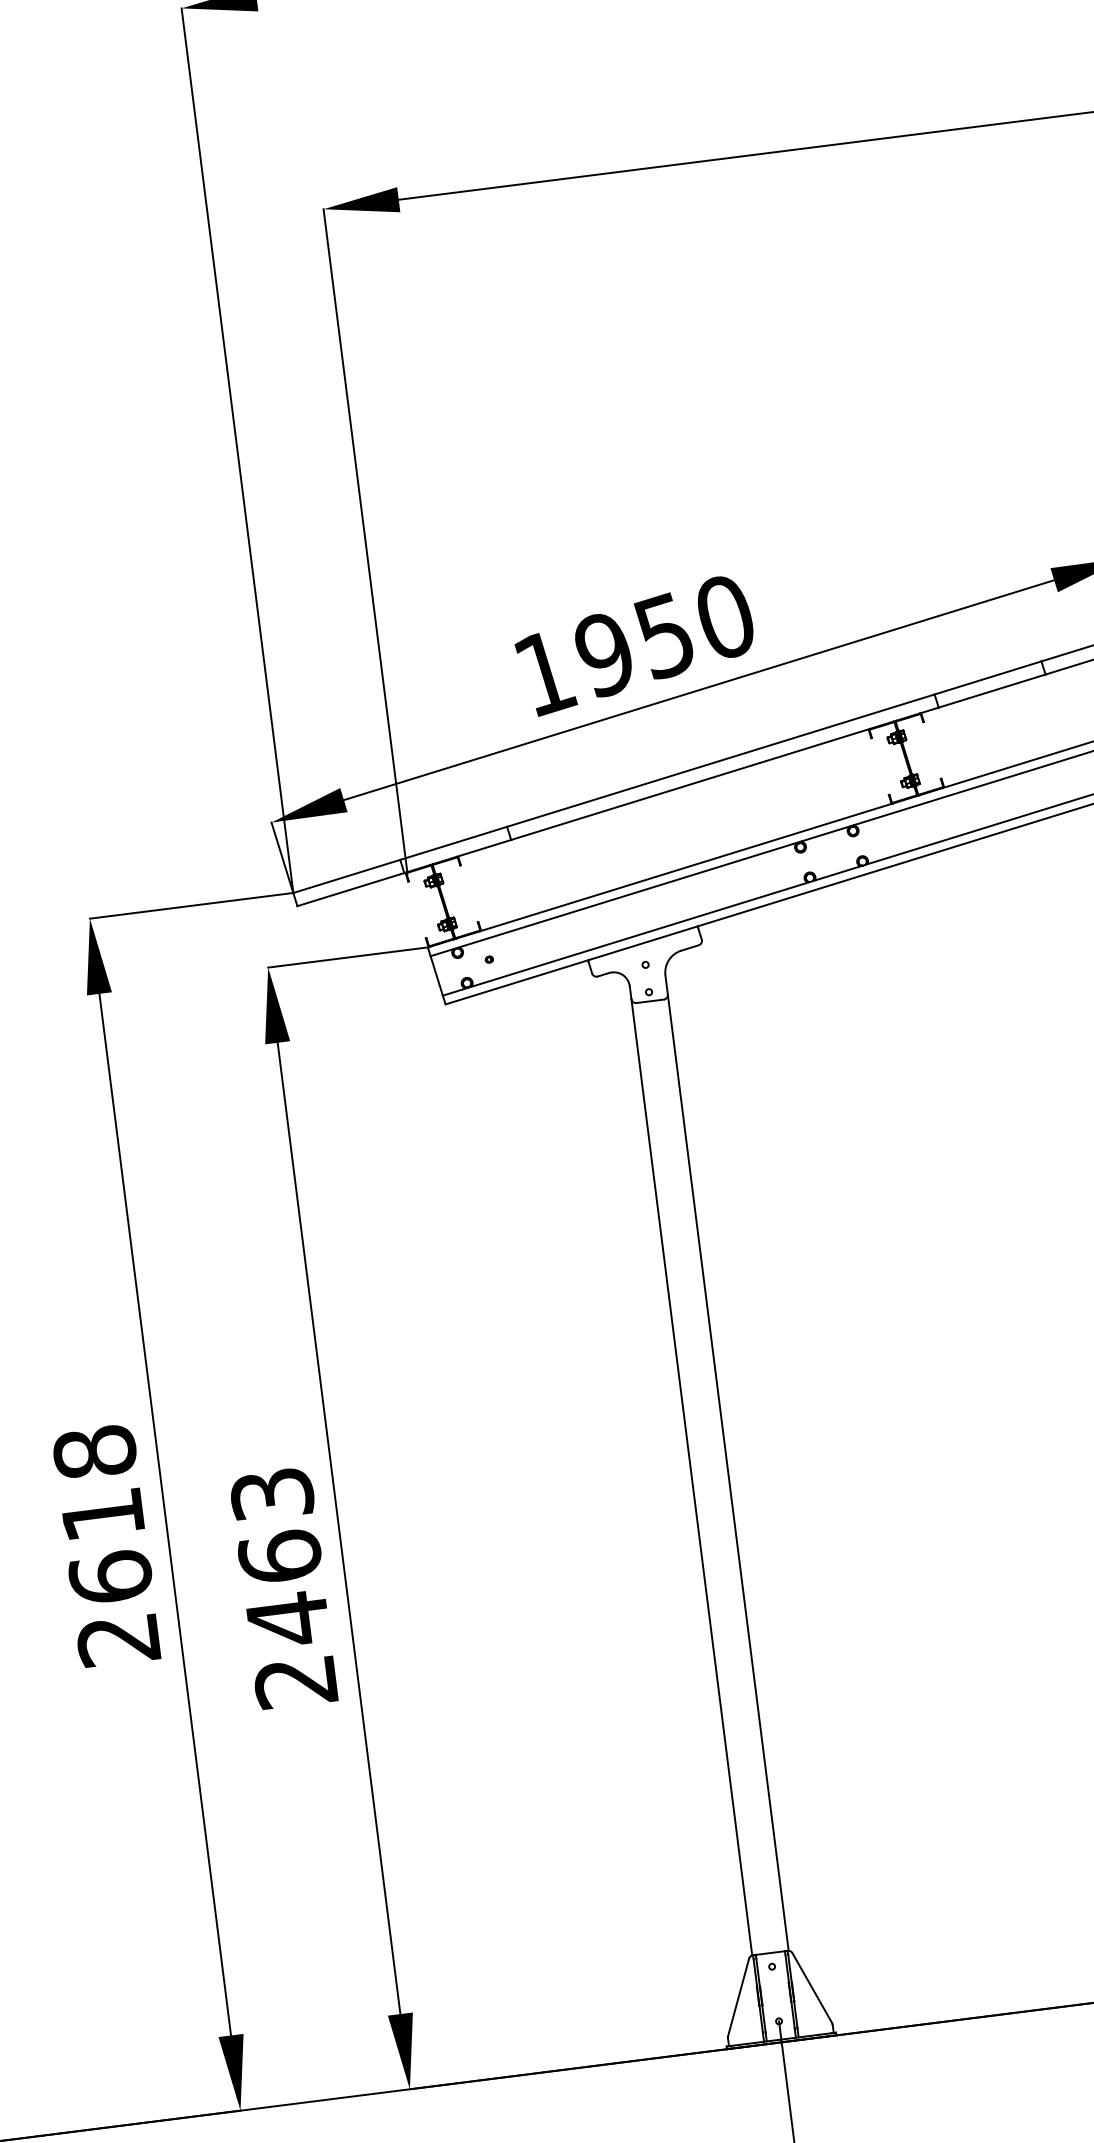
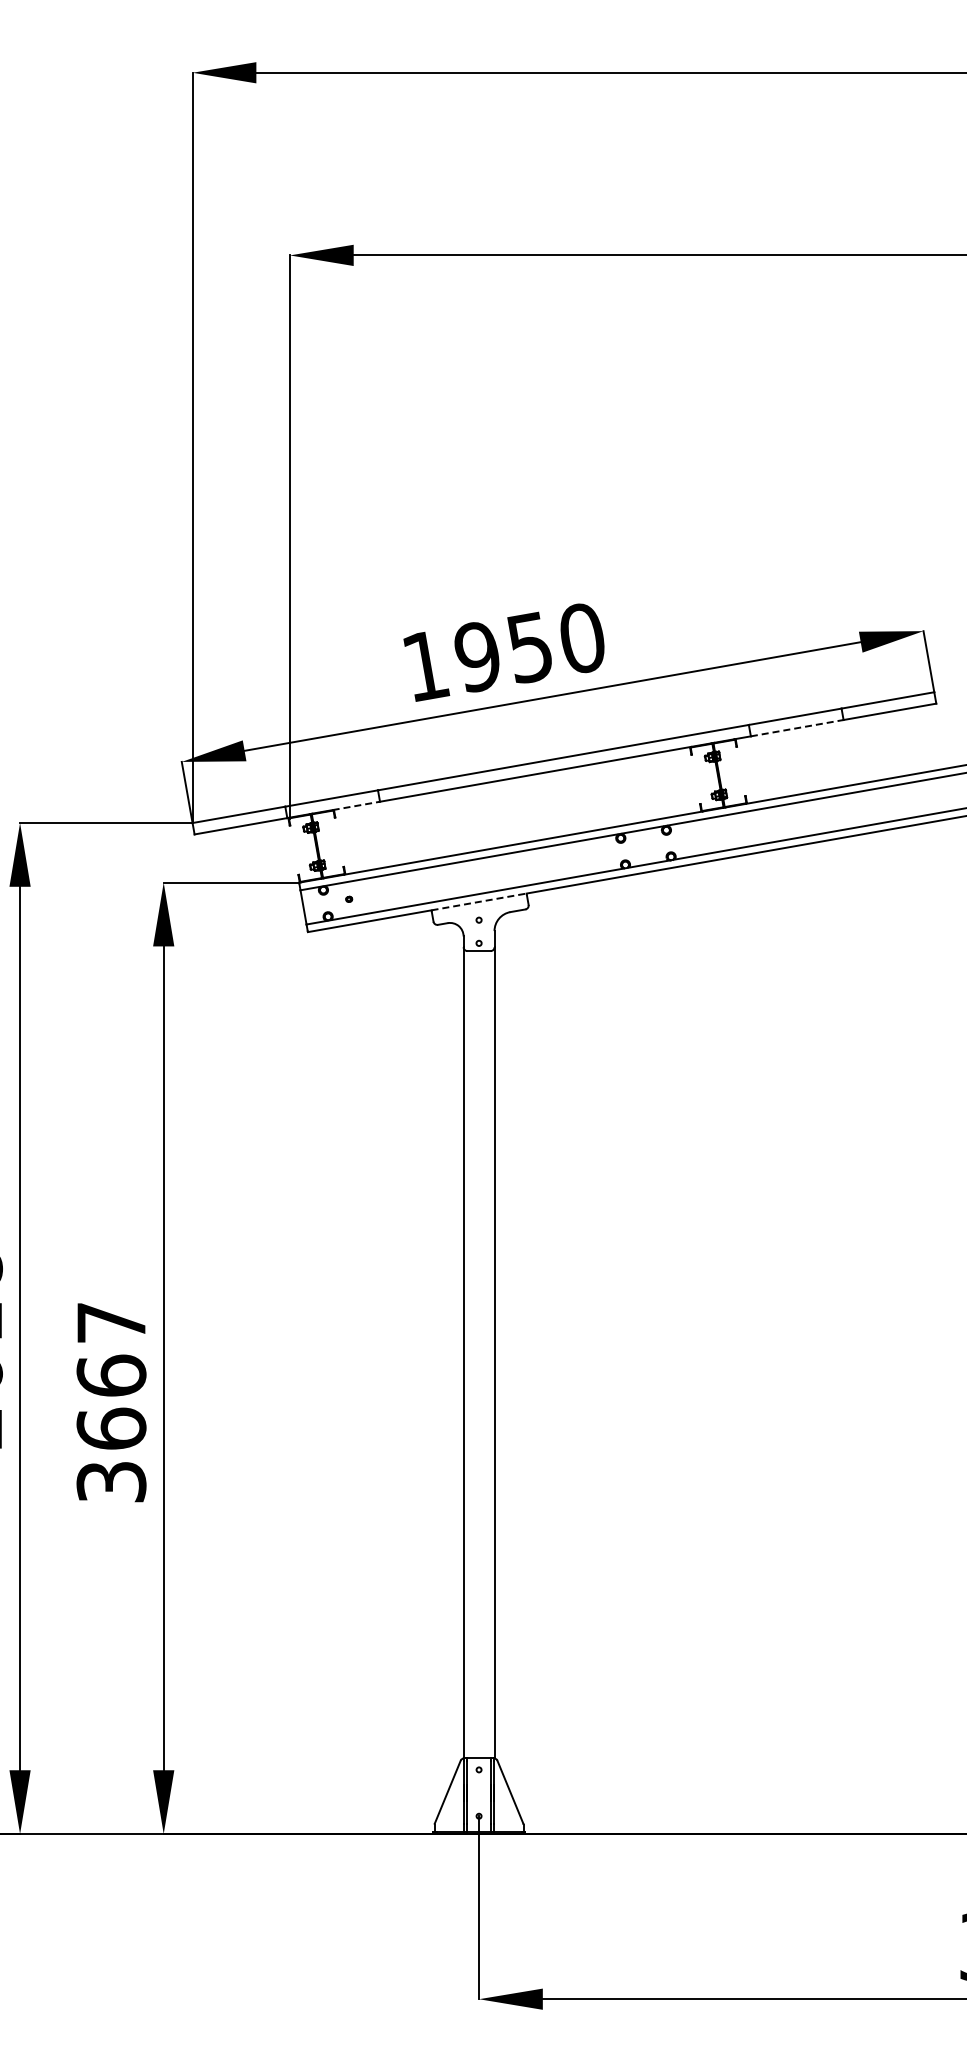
line: (992, 691) -> (797, 728), solid -> dashed
line: (483, 847) -> (356, 805), solid -> dashed
line: (643, 942) -> (479, 901), solid -> dashed
text: (284, 1588) -> (111, 1402), 2463 -> 3667

